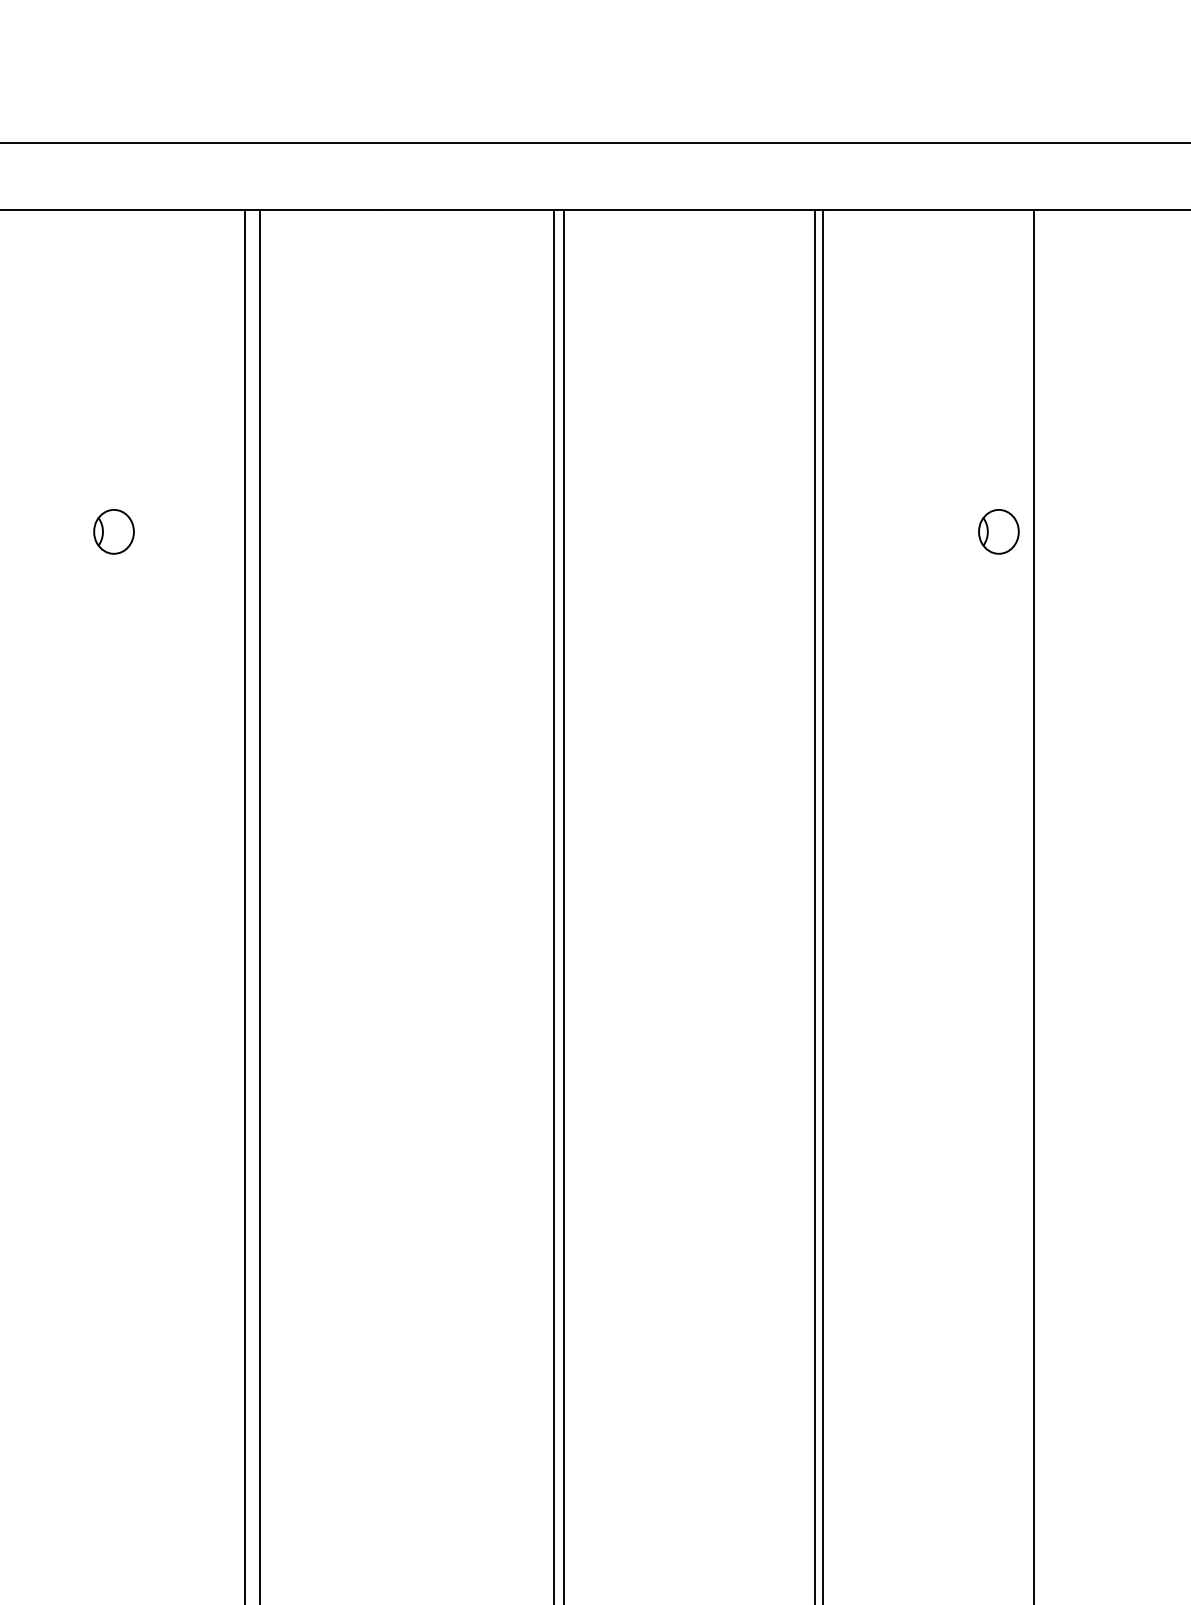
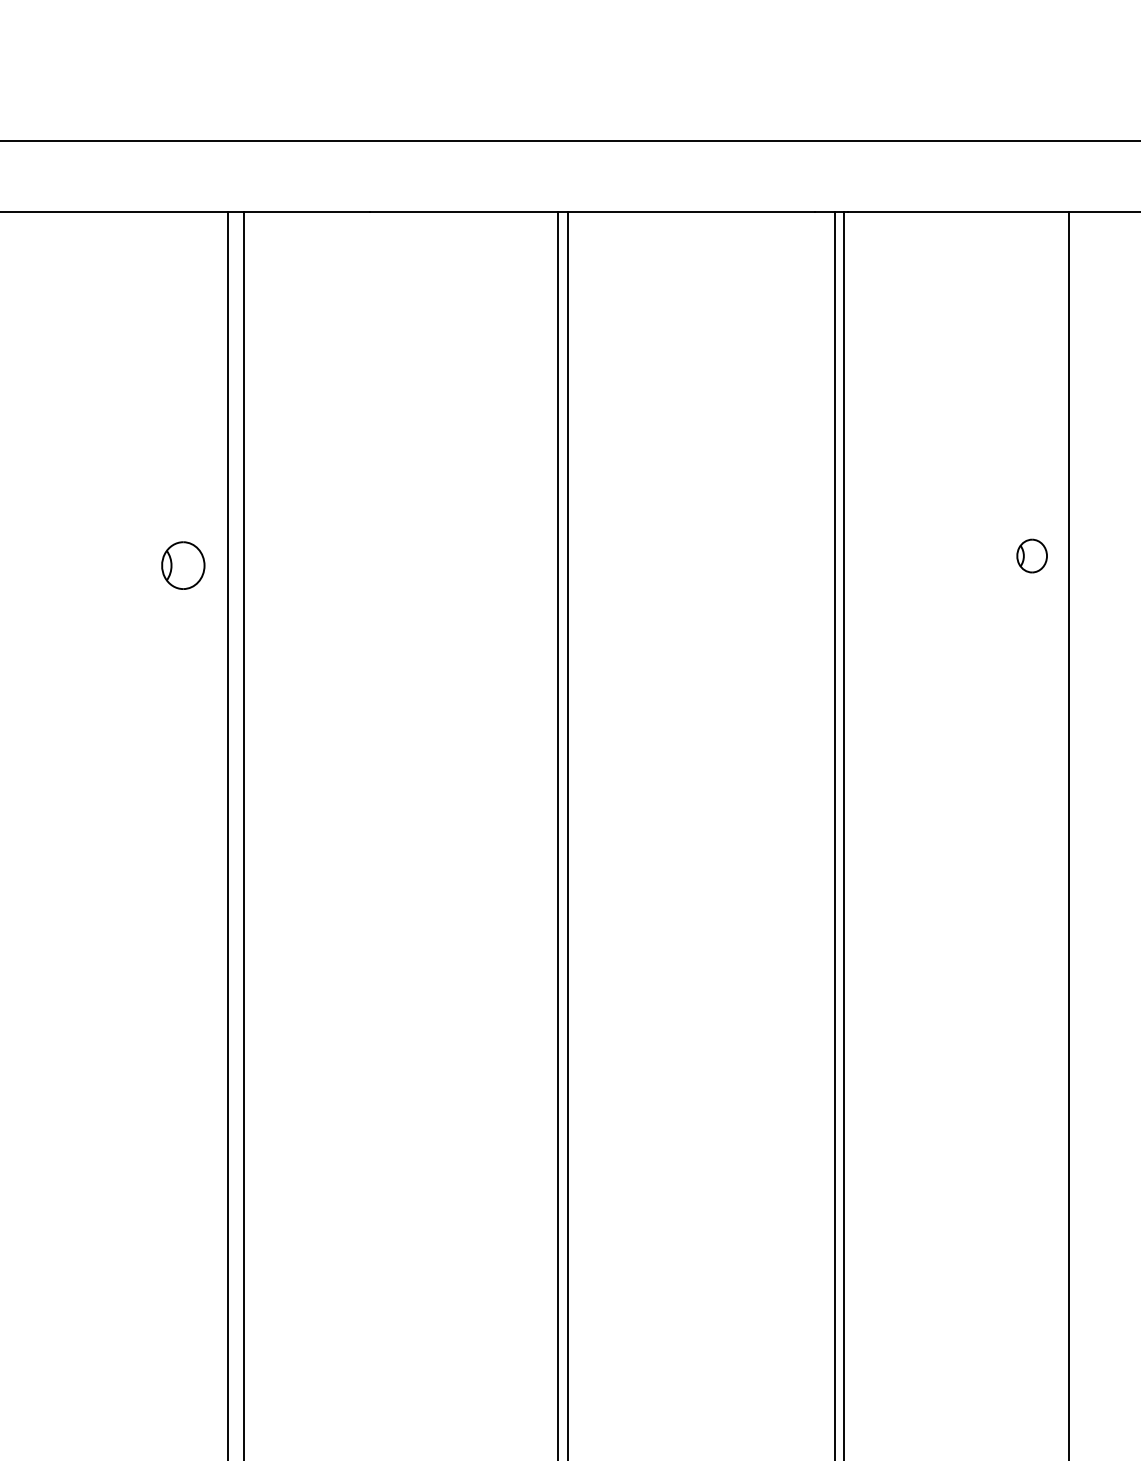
part: (113, 531) -> (182, 565), moved
part: (998, 531) -> (1031, 555), size x0.7

